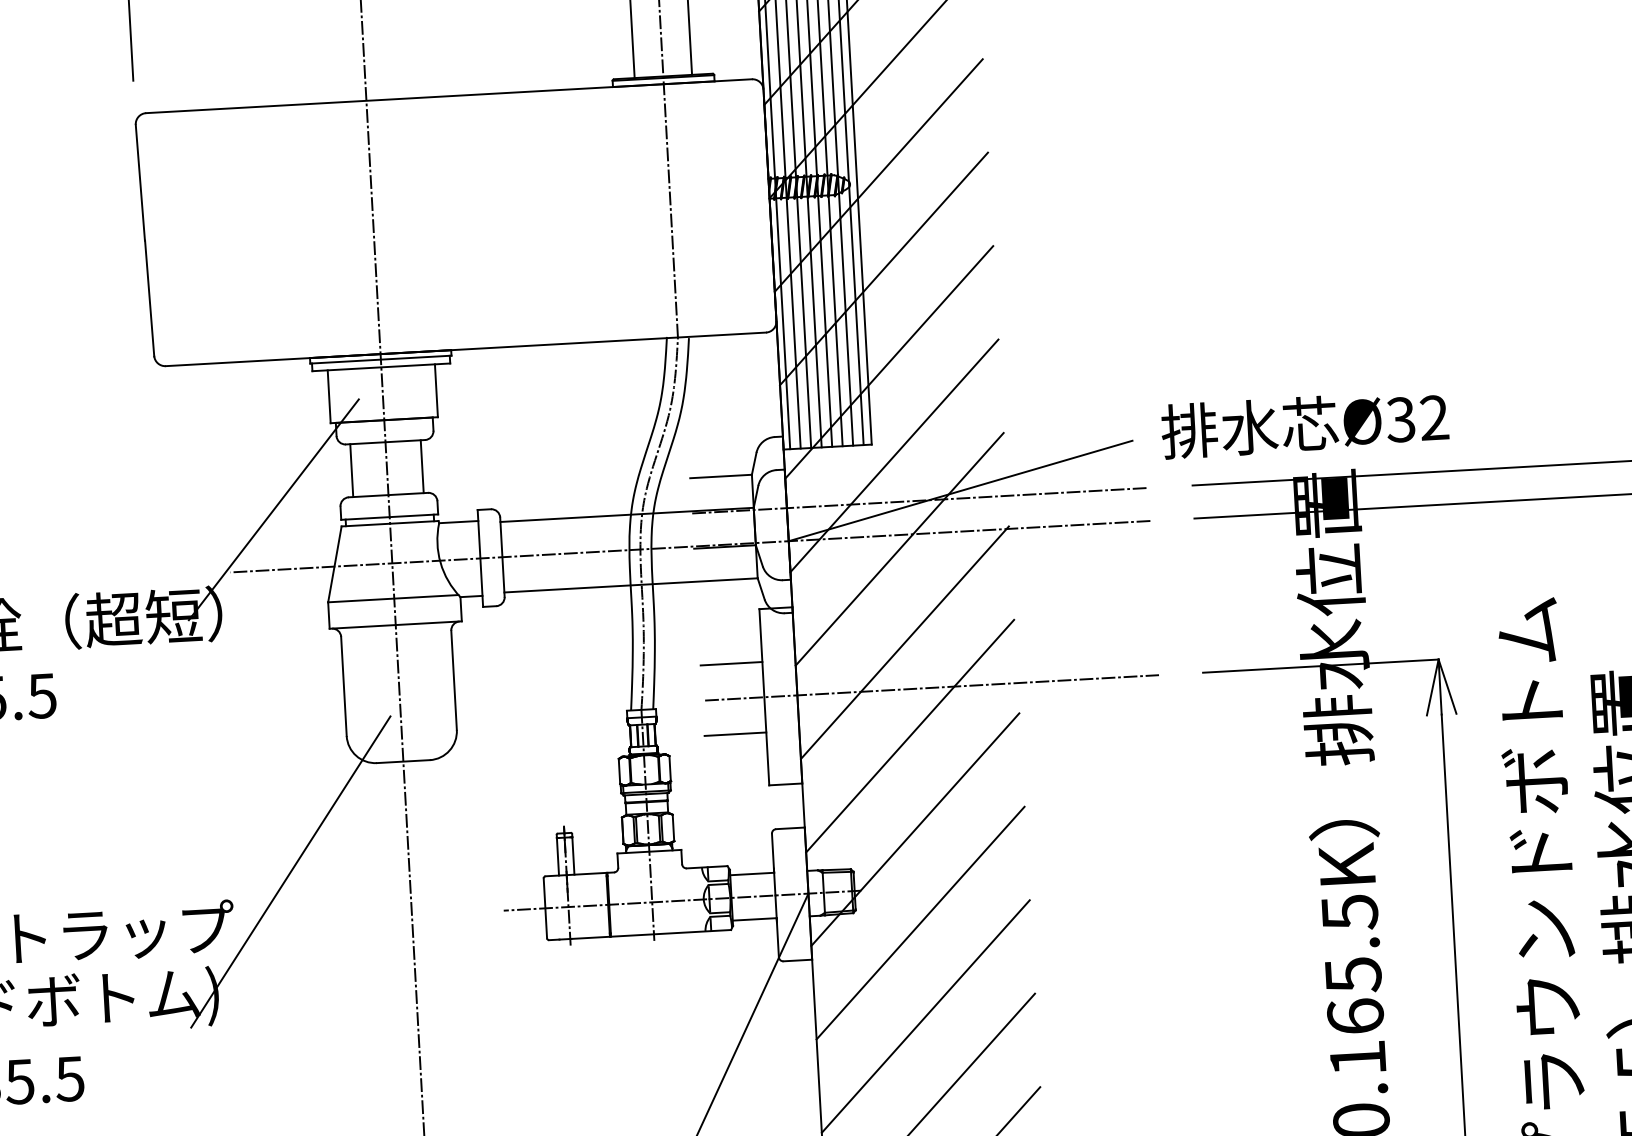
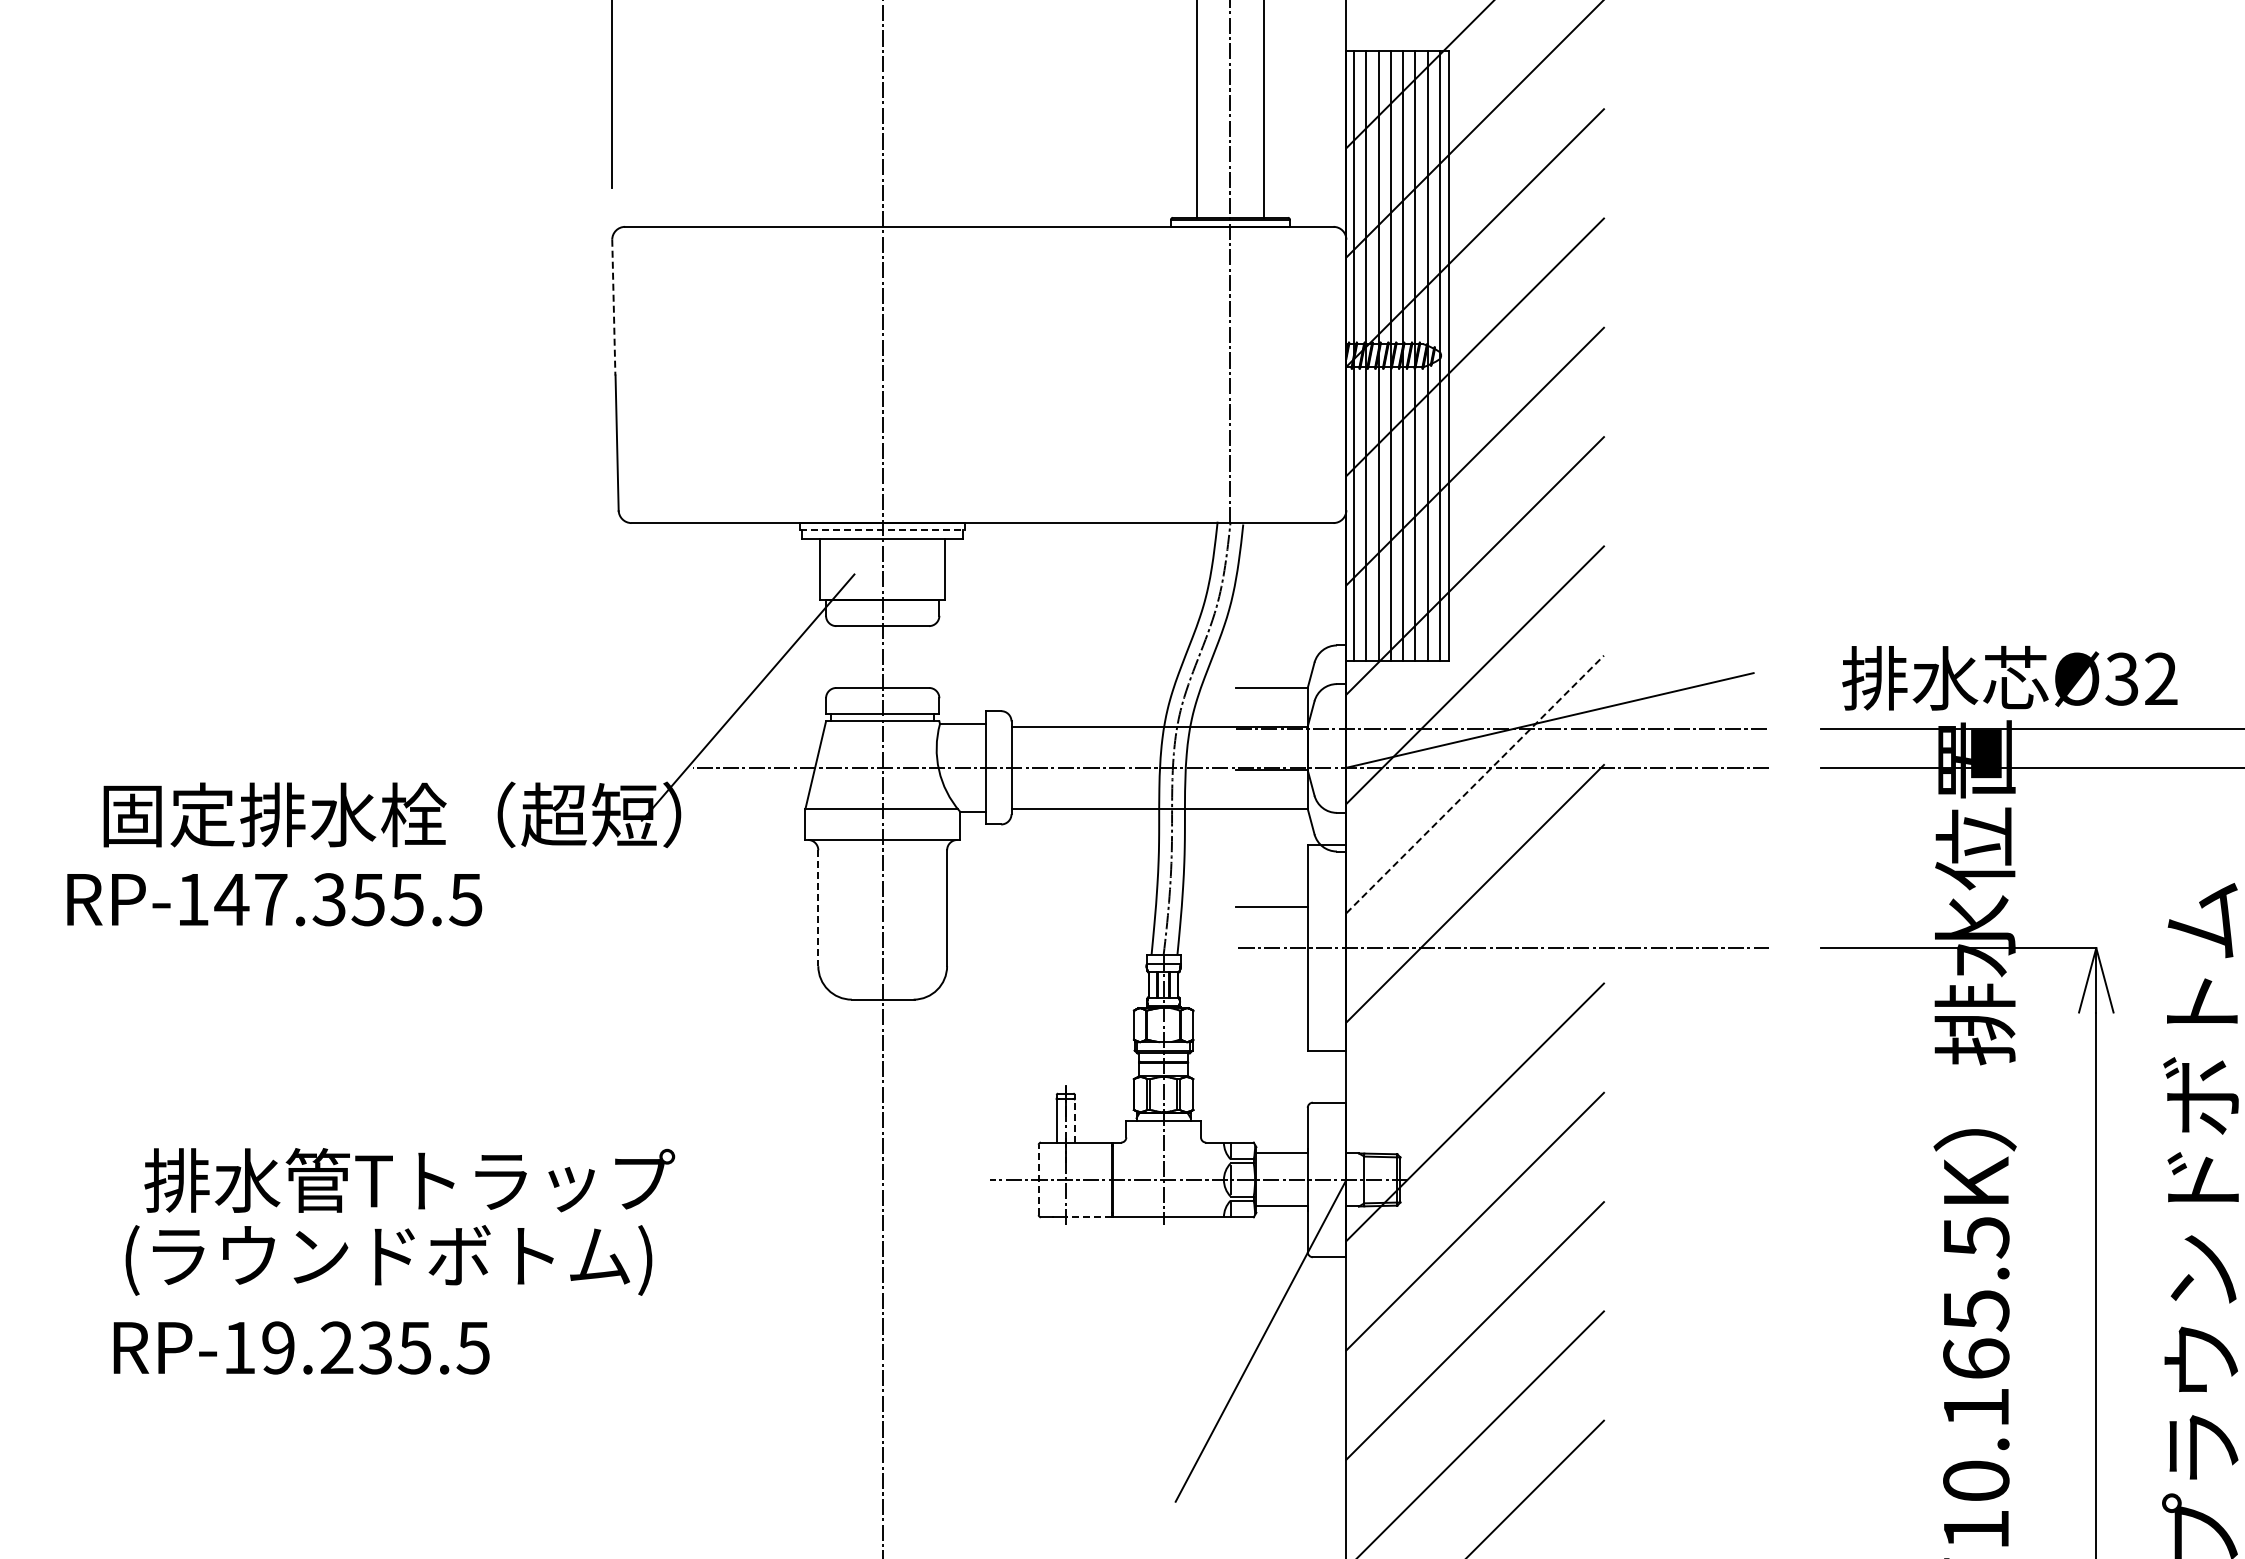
line: (140, 182) -> (613, 307), solid -> dashed
line: (380, 359) -> (882, 529), solid -> dashed
text: (1304, 424) -> (2009, 678), moved
line: (421, 466) -> (923, 656), removed
line: (351, 470) -> (841, 656), removed
line: (899, 549) -> (1475, 784), solid -> dashed
line: (344, 686) -> (818, 908), solid -> dashed
line: (735, 734) -> (1271, 989), removed
line: (909, 735) -> (1474, 1002), removed
line: (573, 855) -> (1074, 1120), solid -> dashed
line: (290, 871) -> (744, 1120), removed
line: (545, 907) -> (1038, 1179), solid -> dashed
line: (590, 938) -> (1089, 1217), solid -> dashed

